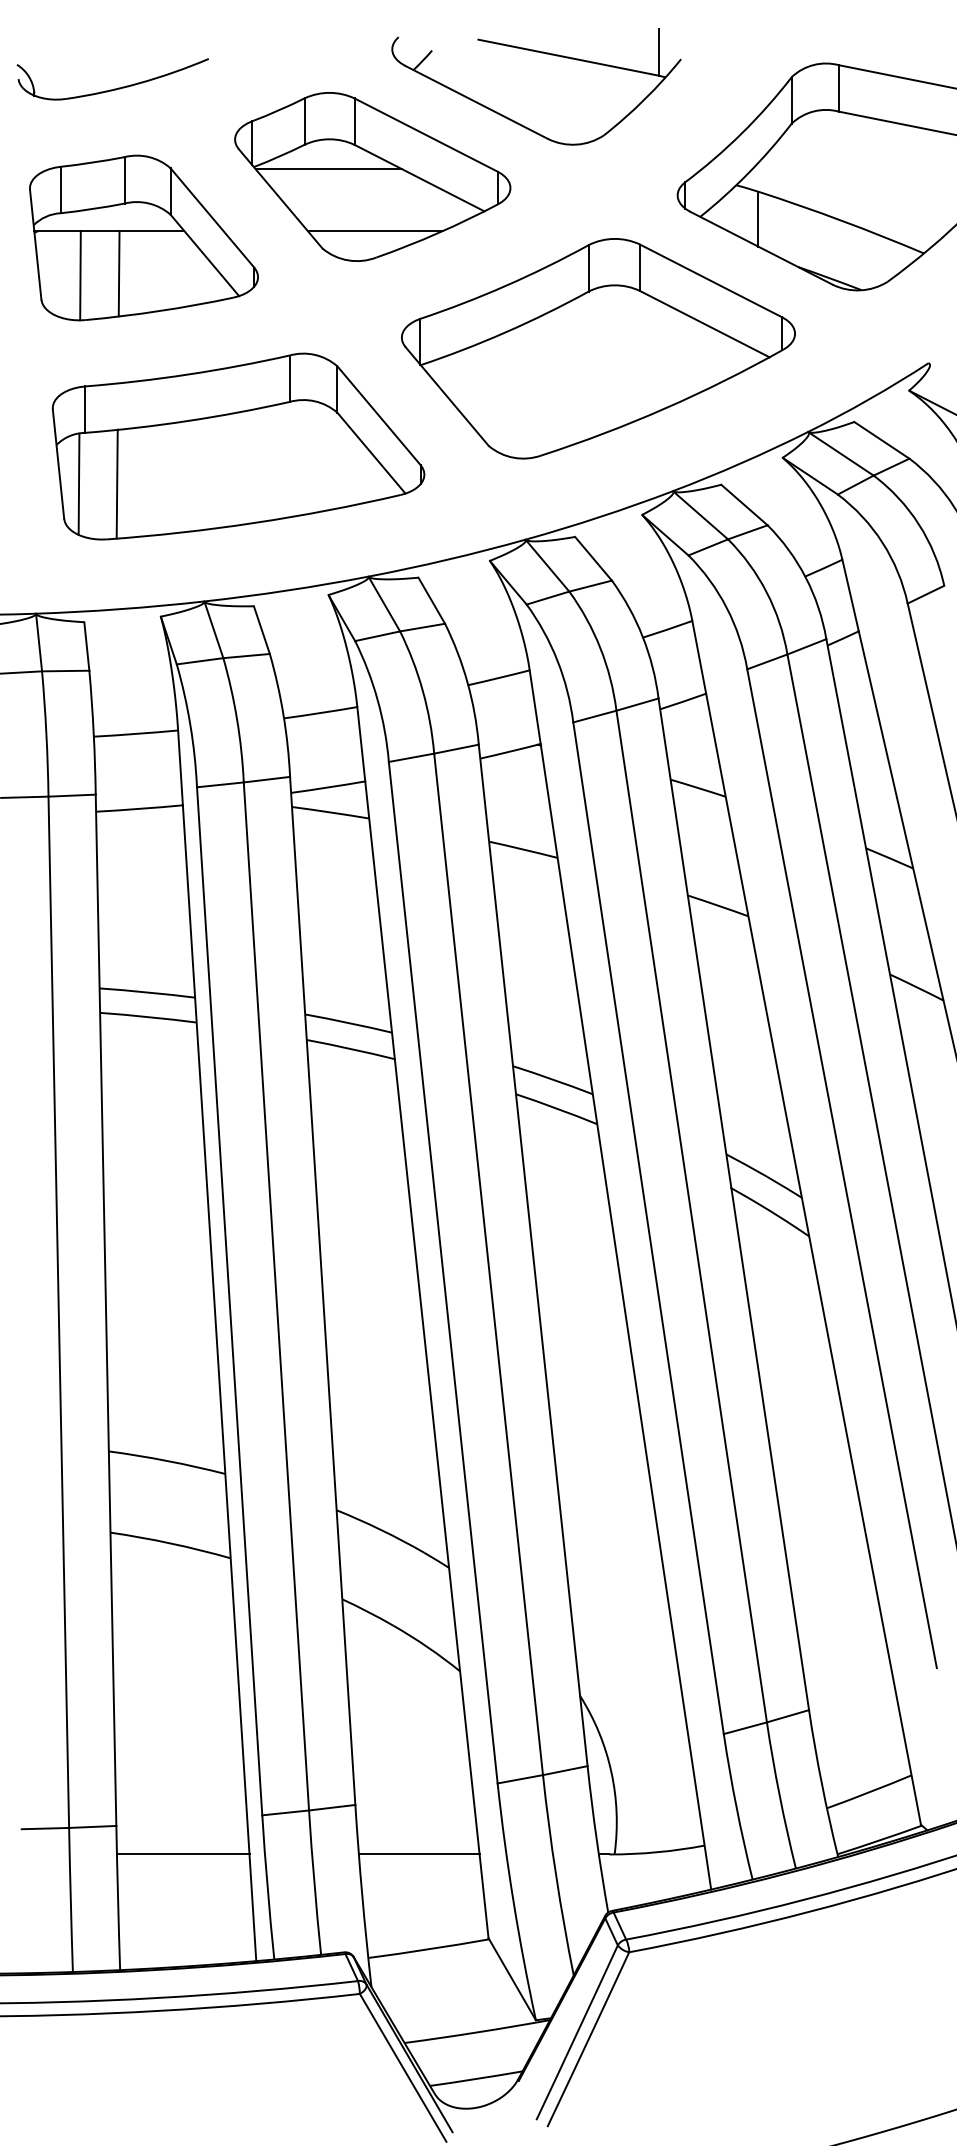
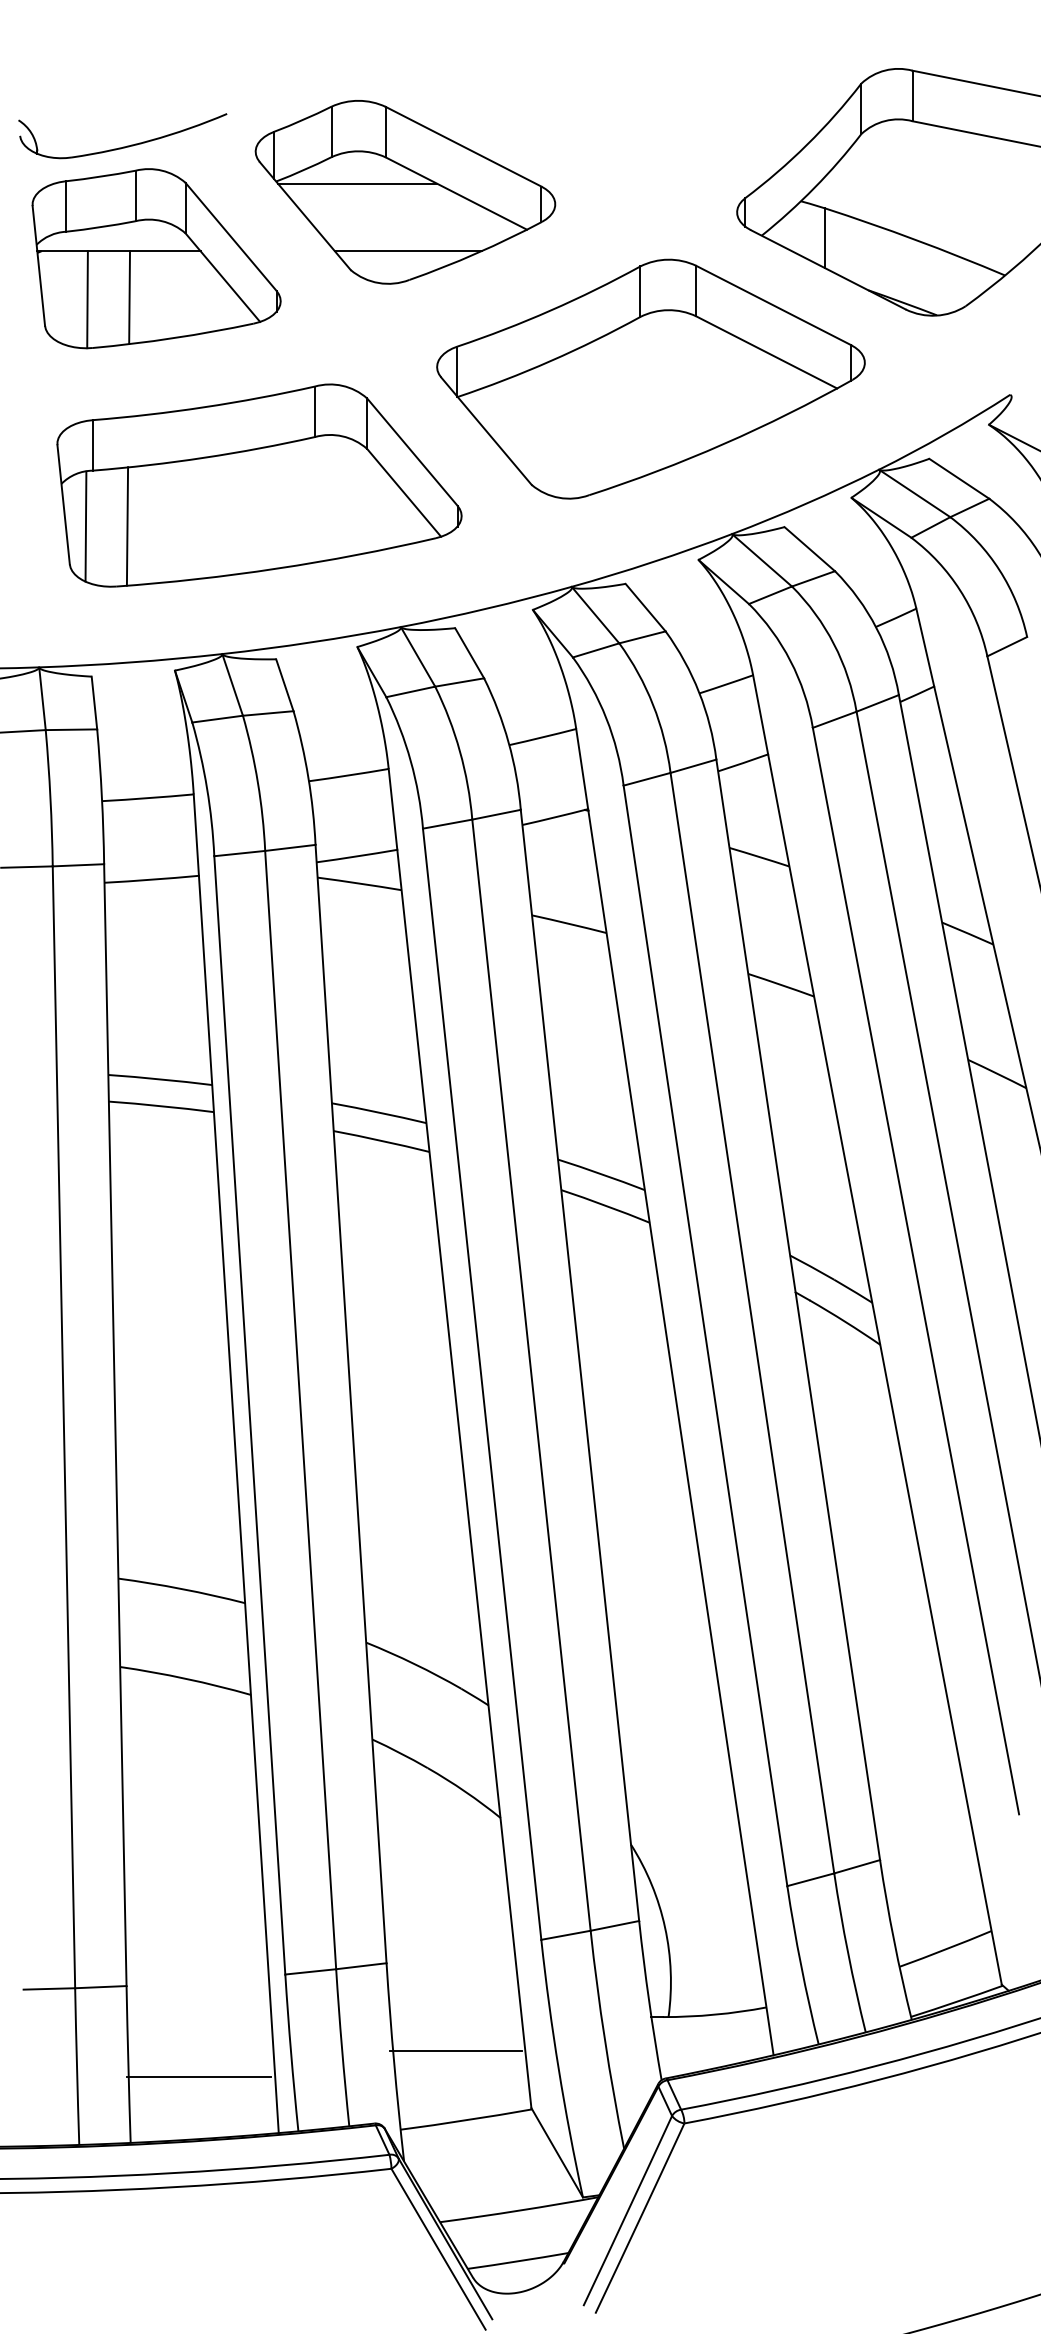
part: (541, 53) -> (589, 57), removed
part: (114, 88) -> (124, 146), moved
line: (182, 1854) -> (198, 2076), moved
line: (418, 1854) -> (455, 2050), moved

